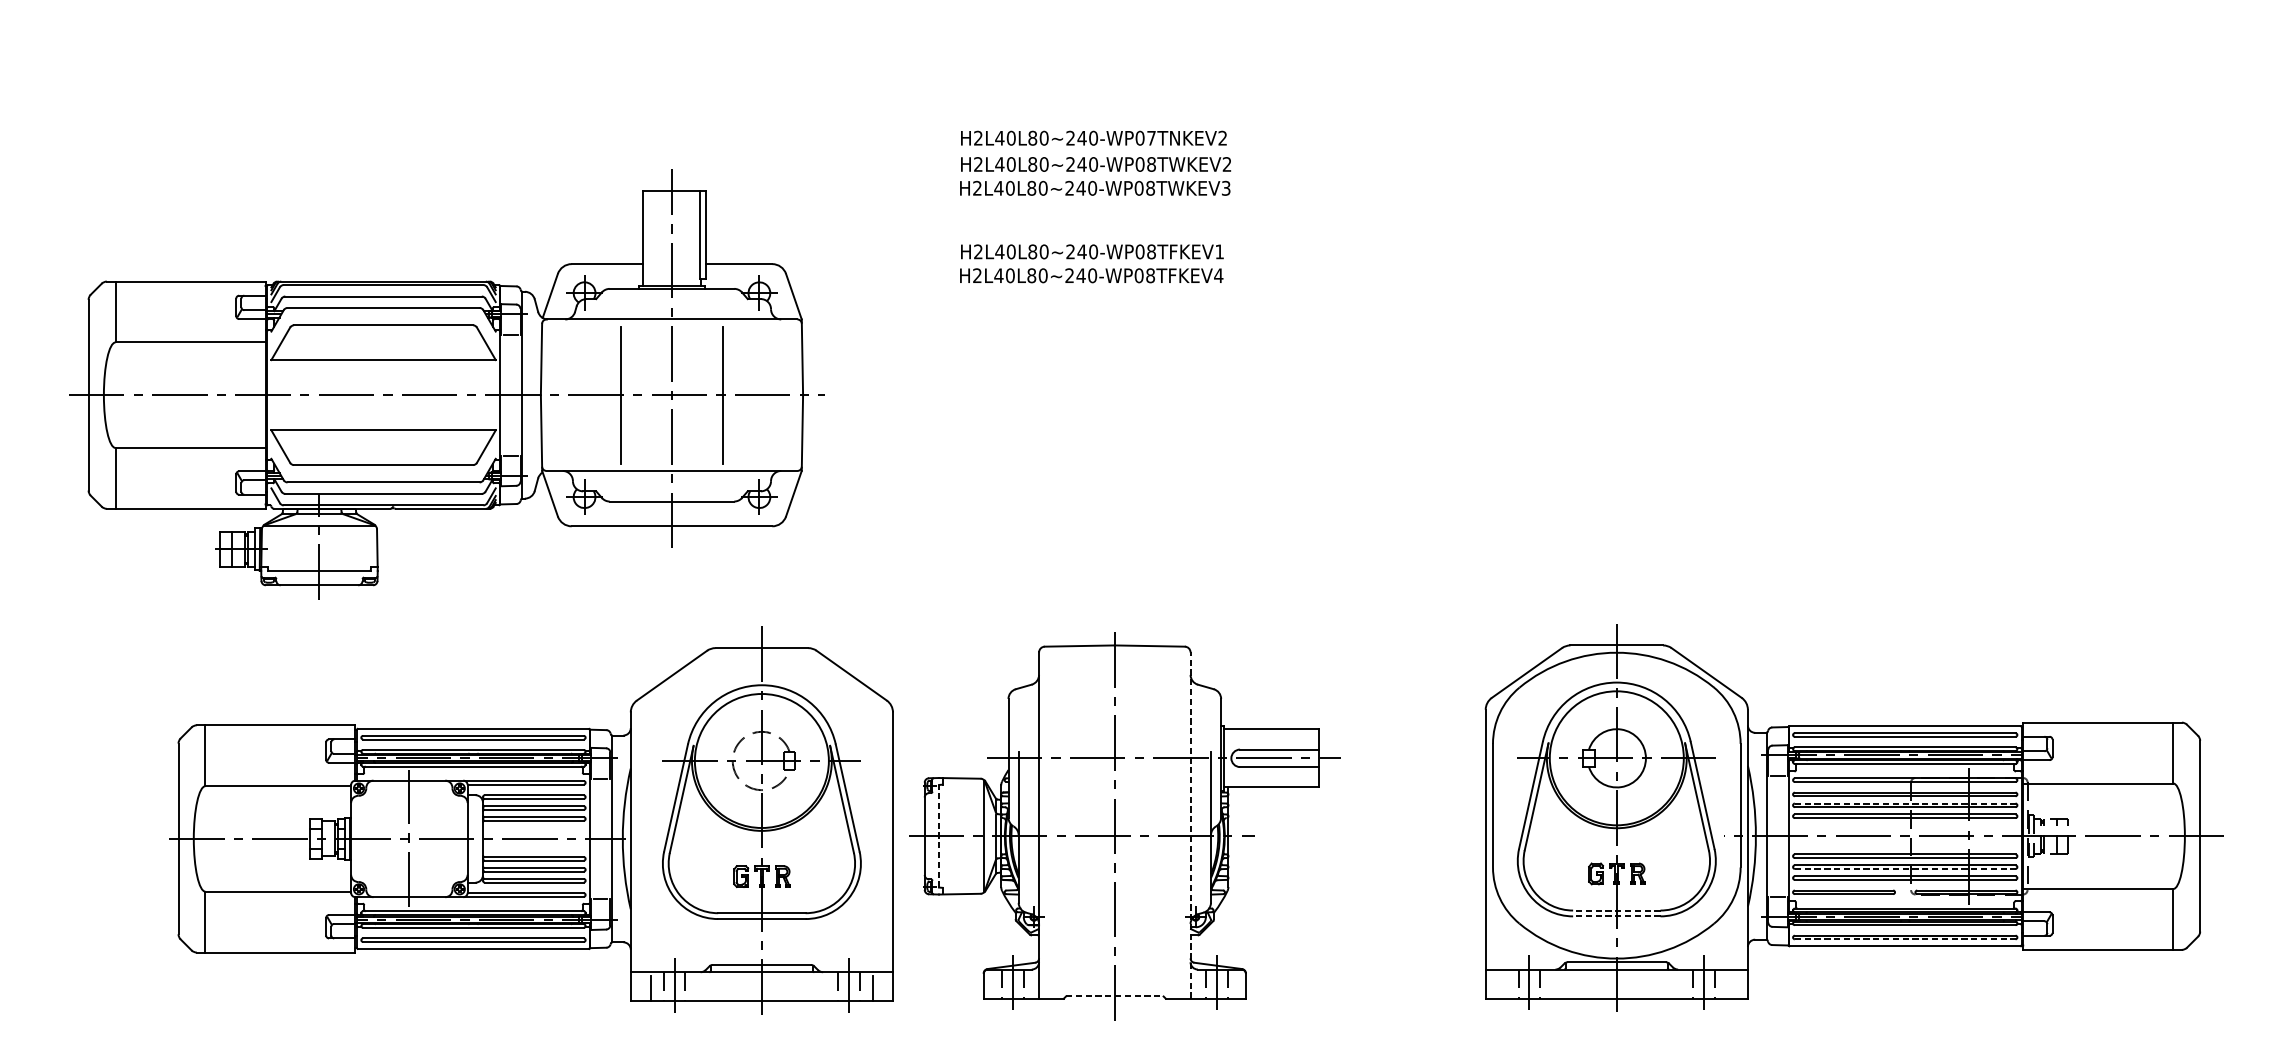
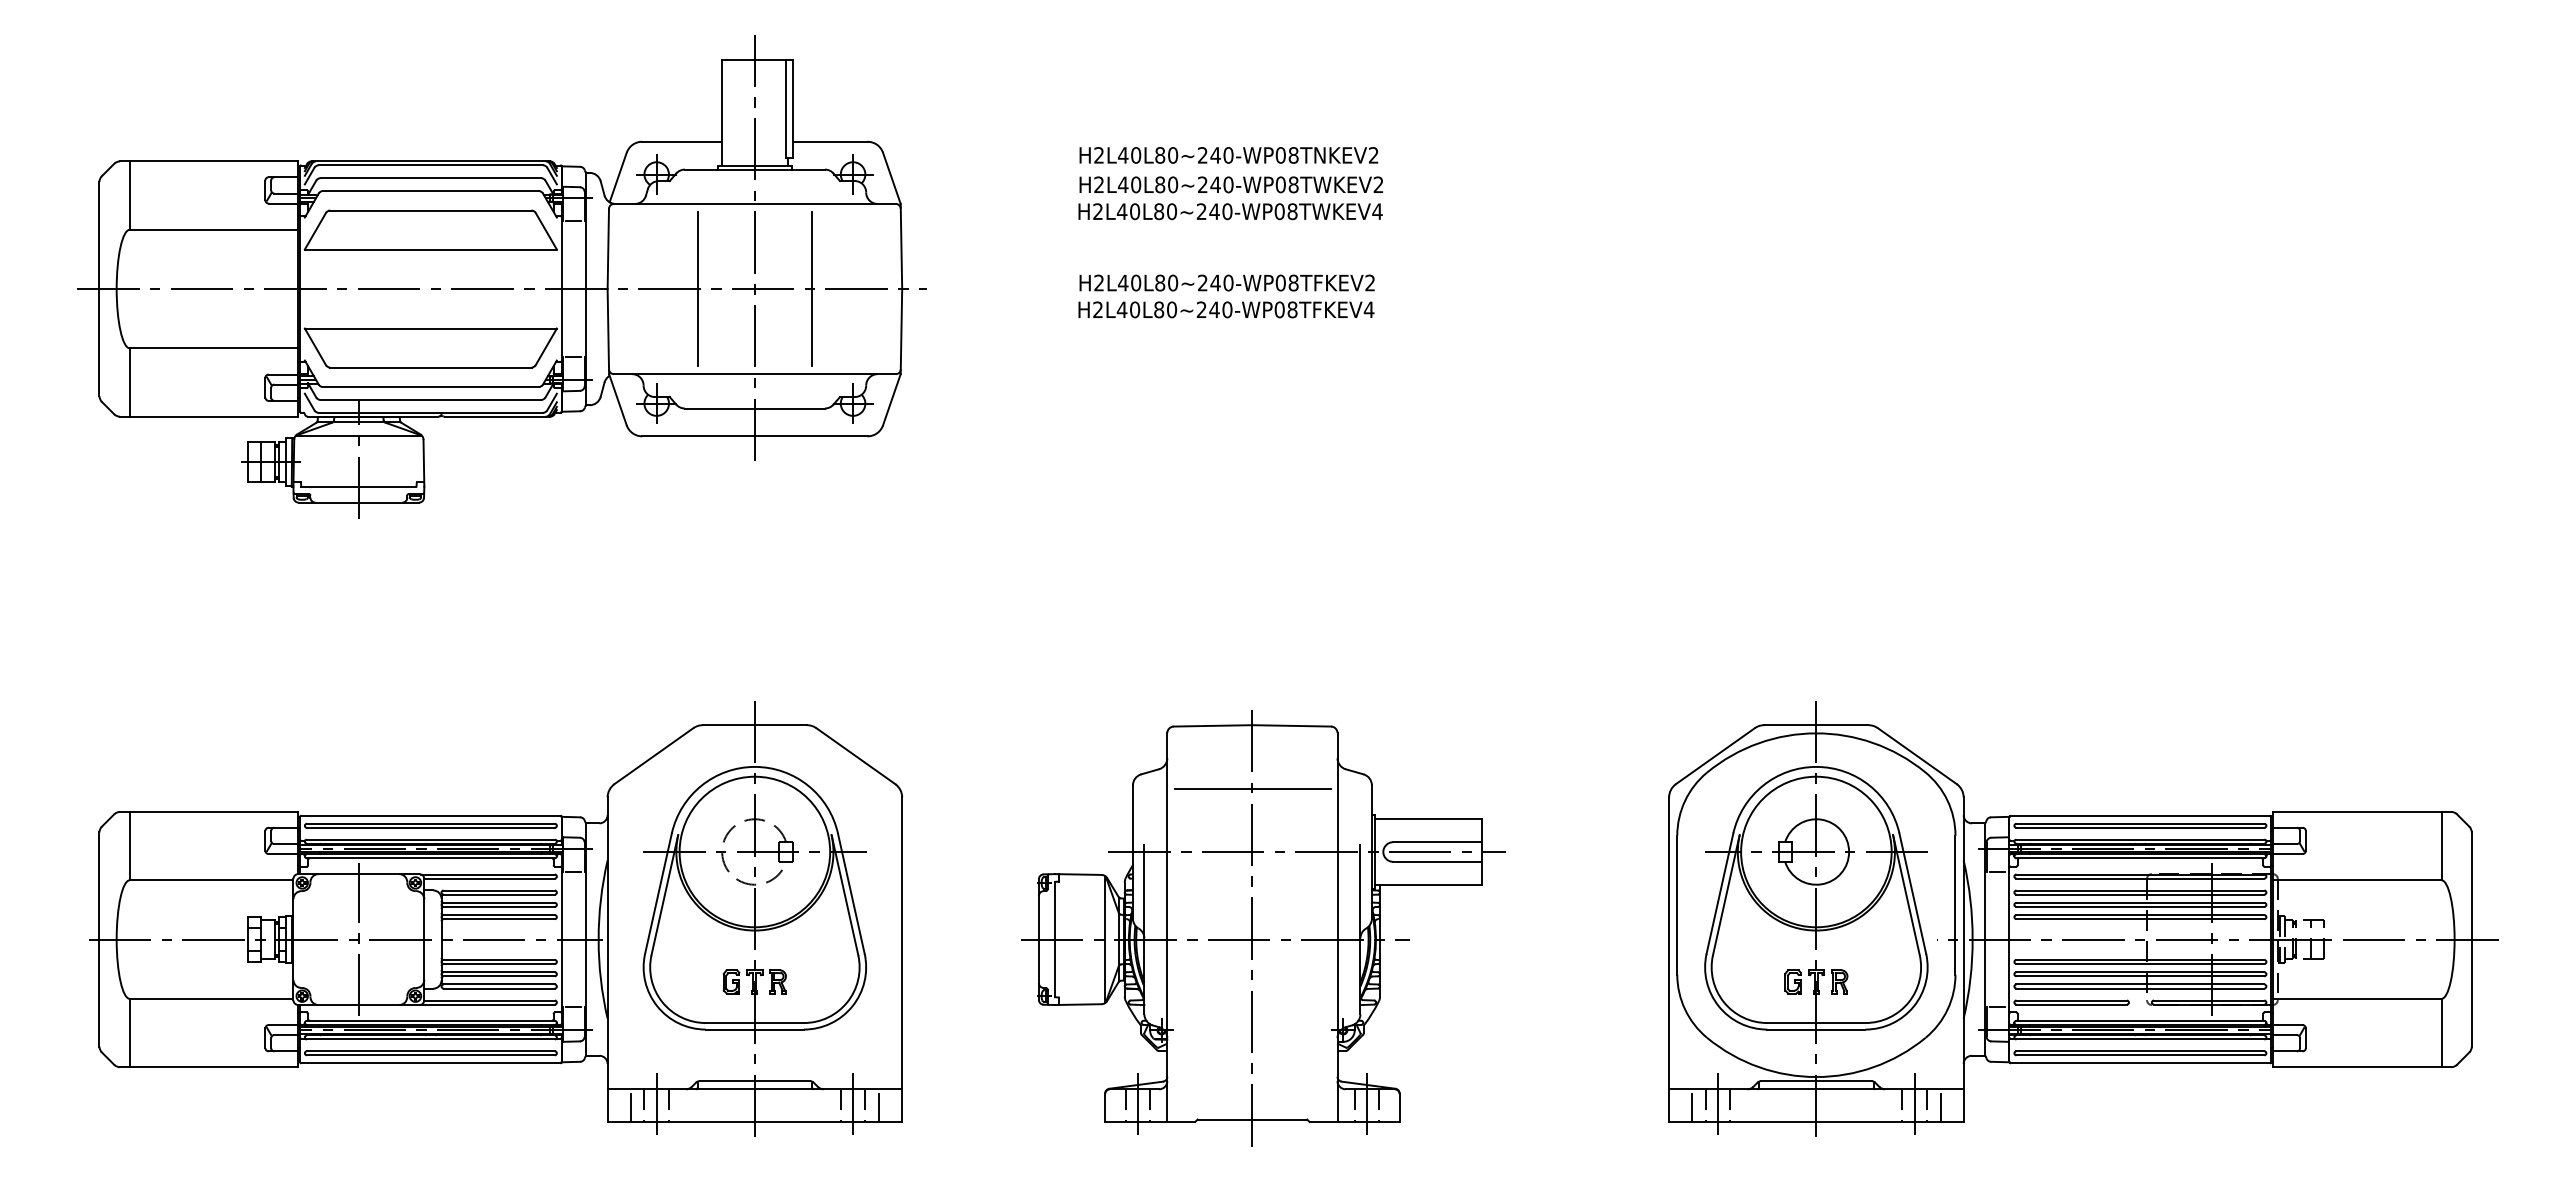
text: (1151, 138) -> (1293, 155), H2L40L80~240-WP07TNKEV2 -> H2L40L80~240-WP08TNKEV2
text: (1226, 188) -> (1377, 211), H2L40L80~240-WP08TWKEV3 -> H2L40L80~240-WP08TWKEV4
text: (1219, 251) -> (1369, 282), H2L40L80~240-WP08TFKEV1 -> H2L40L80~240-WP08TFKEV2
part: (446, 384) -> (501, 276), moved
line: (1114, 702) -> (1252, 789), added
line: (1905, 803) -> (2140, 902), dashed -> solid
part: (530, 820) -> (495, 918), moved
line: (1190, 825) -> (1337, 927), dashed -> solid
line: (938, 836) -> (1054, 939), dashed -> solid
line: (1905, 869) -> (2140, 976), dashed -> solid
line: (1616, 910) -> (1815, 1023), dashed -> solid
line: (1616, 916) -> (1815, 1029), dashed -> solid
line: (1905, 939) -> (2140, 1055), dashed -> solid
line: (1506, 985) -> (1692, 1107), added
line: (1727, 985) -> (1940, 1107), added
line: (1114, 996) -> (1252, 1119), dashed -> solid

